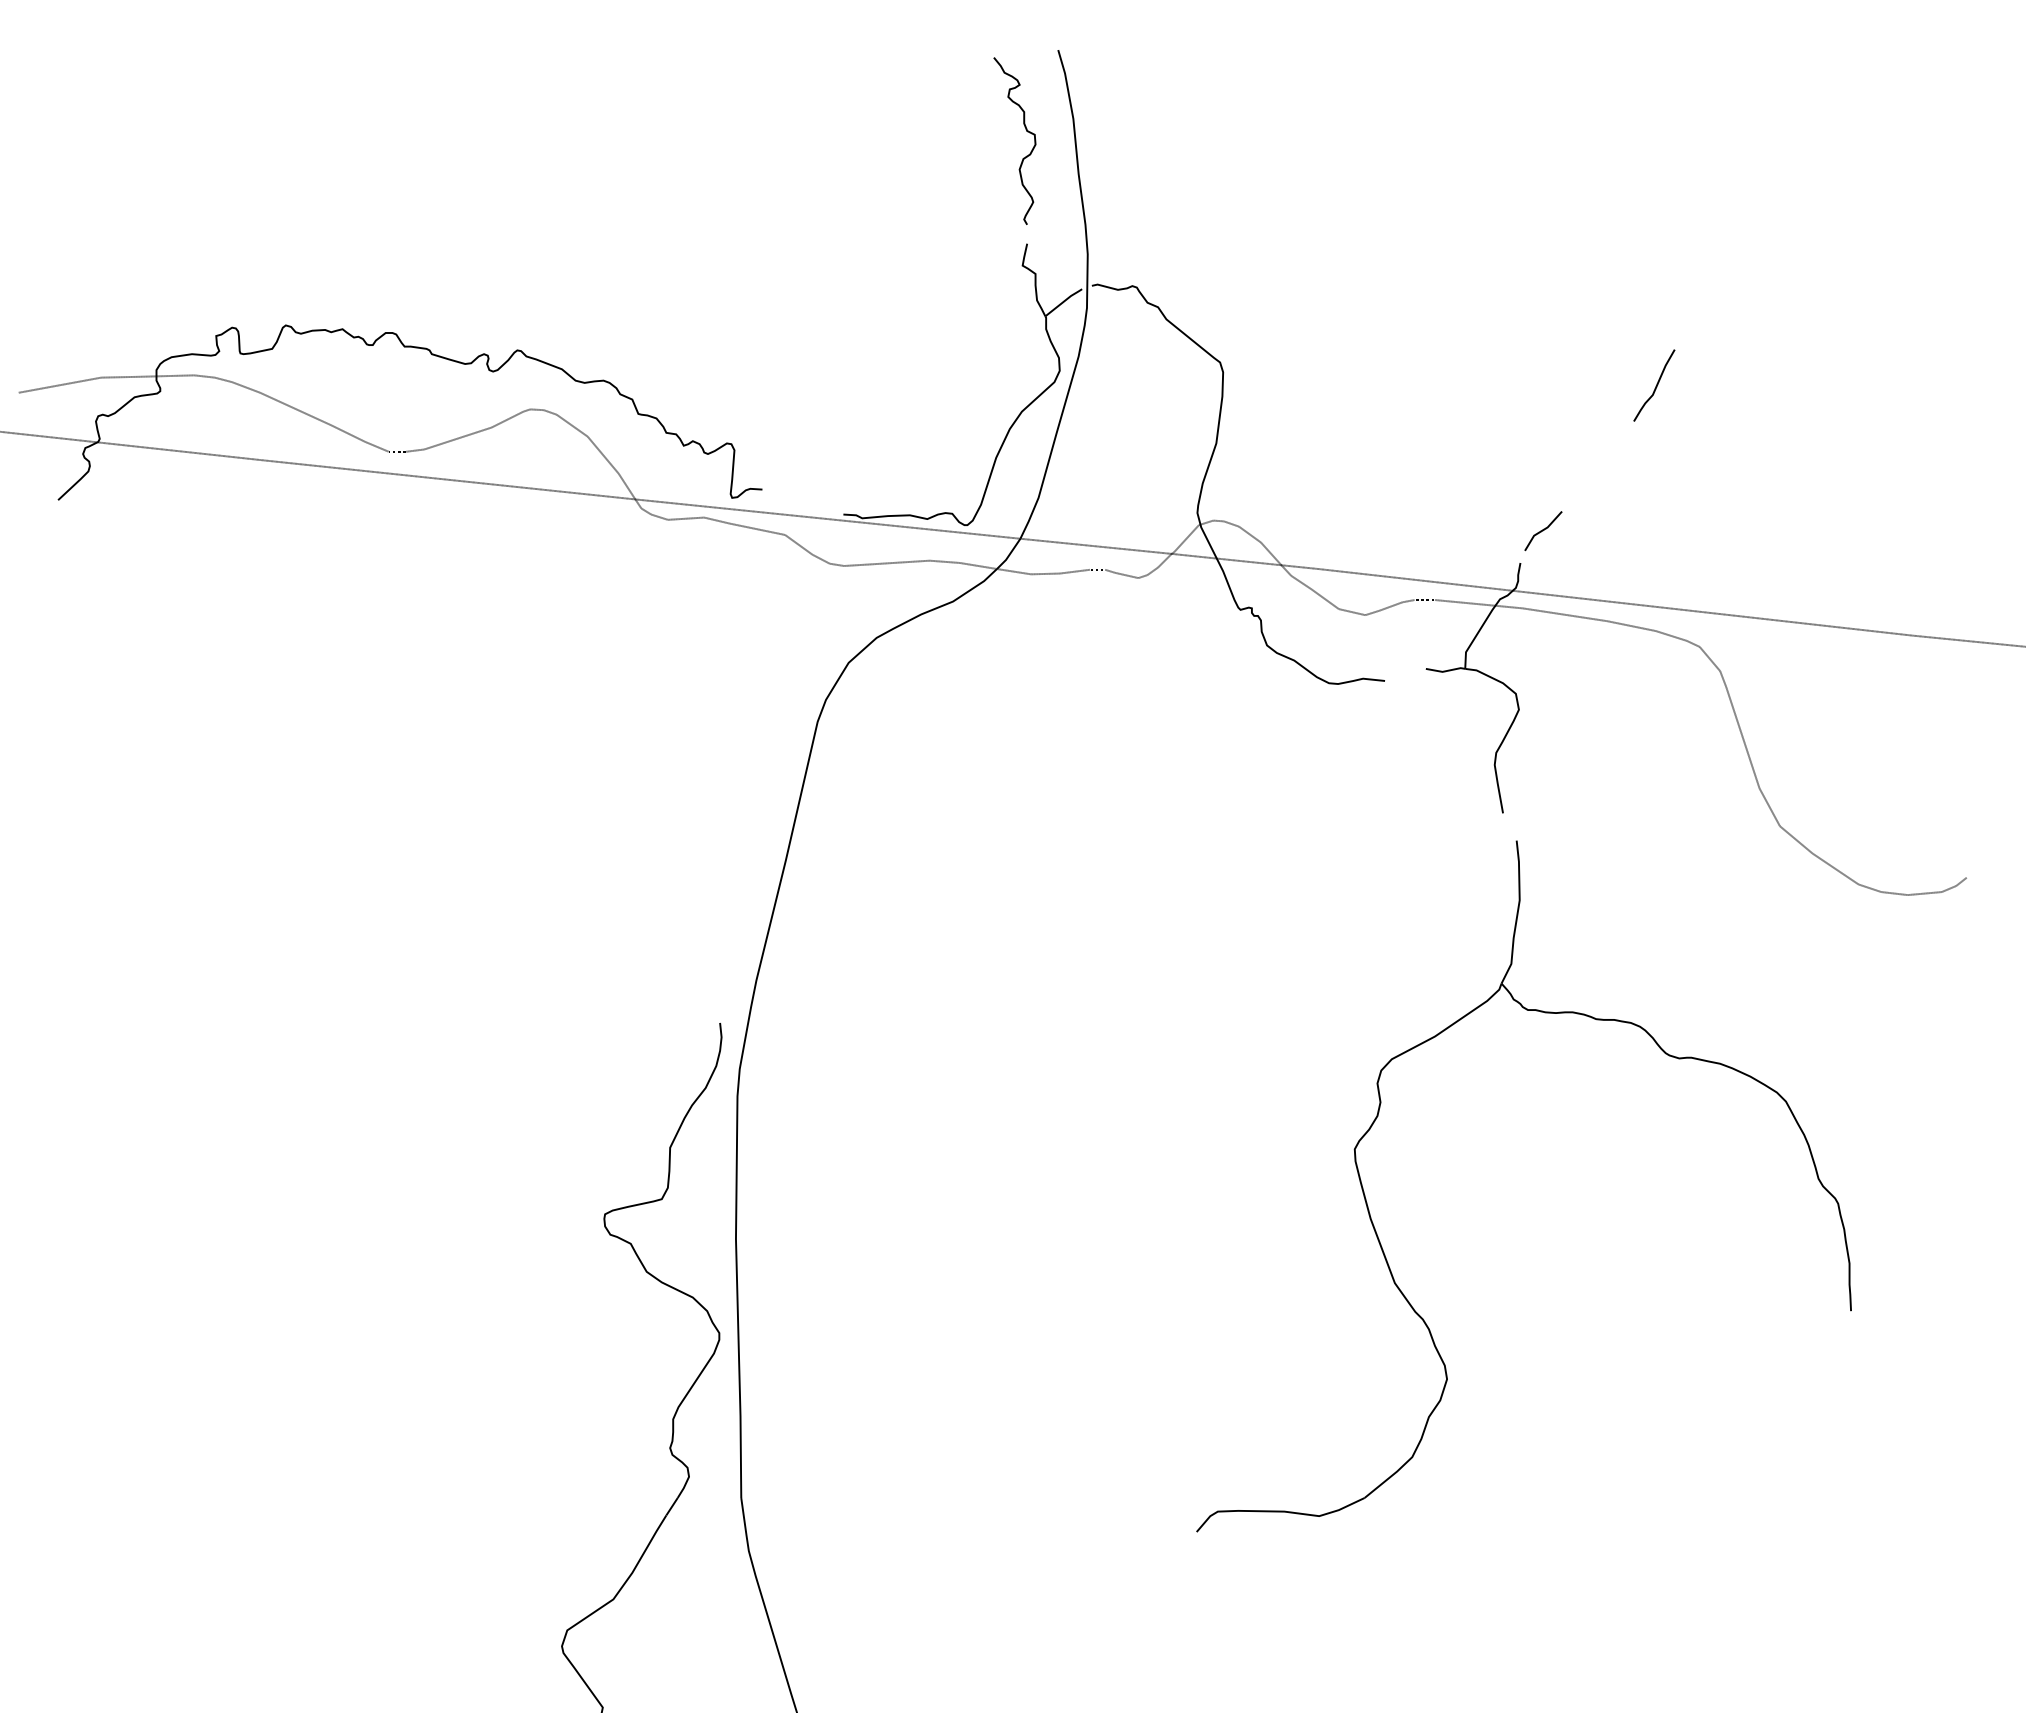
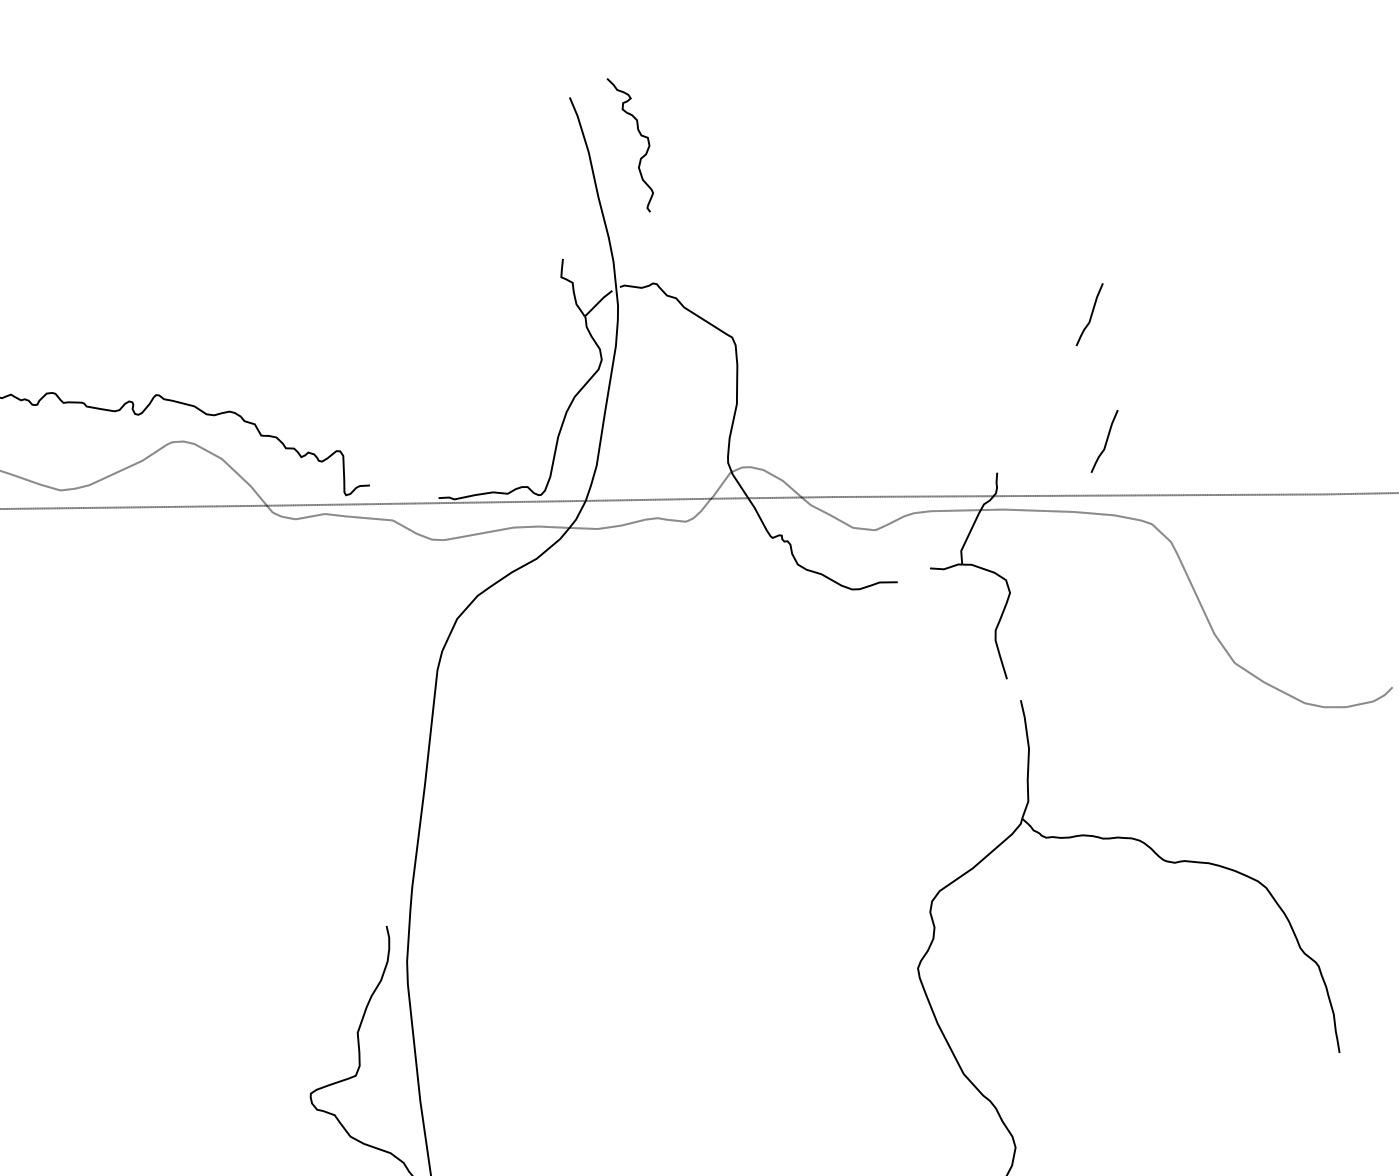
curve: (1026, 131) -> (640, 135), moved
line: (1543, 531) -> (1013, 444), removed
curve: (1655, 541) -> (1105, 442), added

